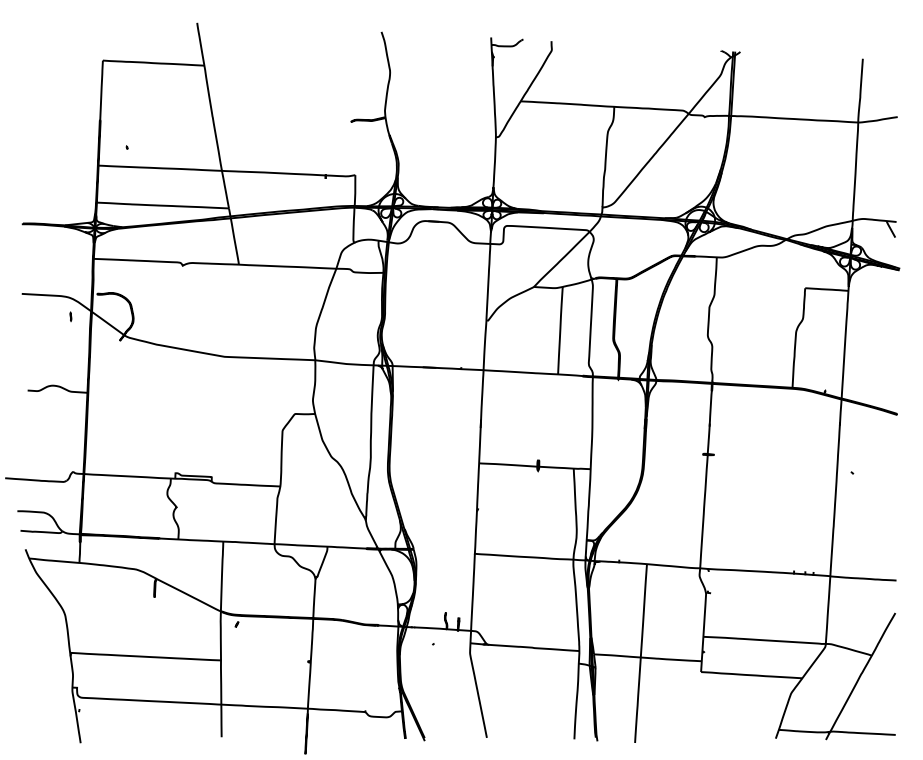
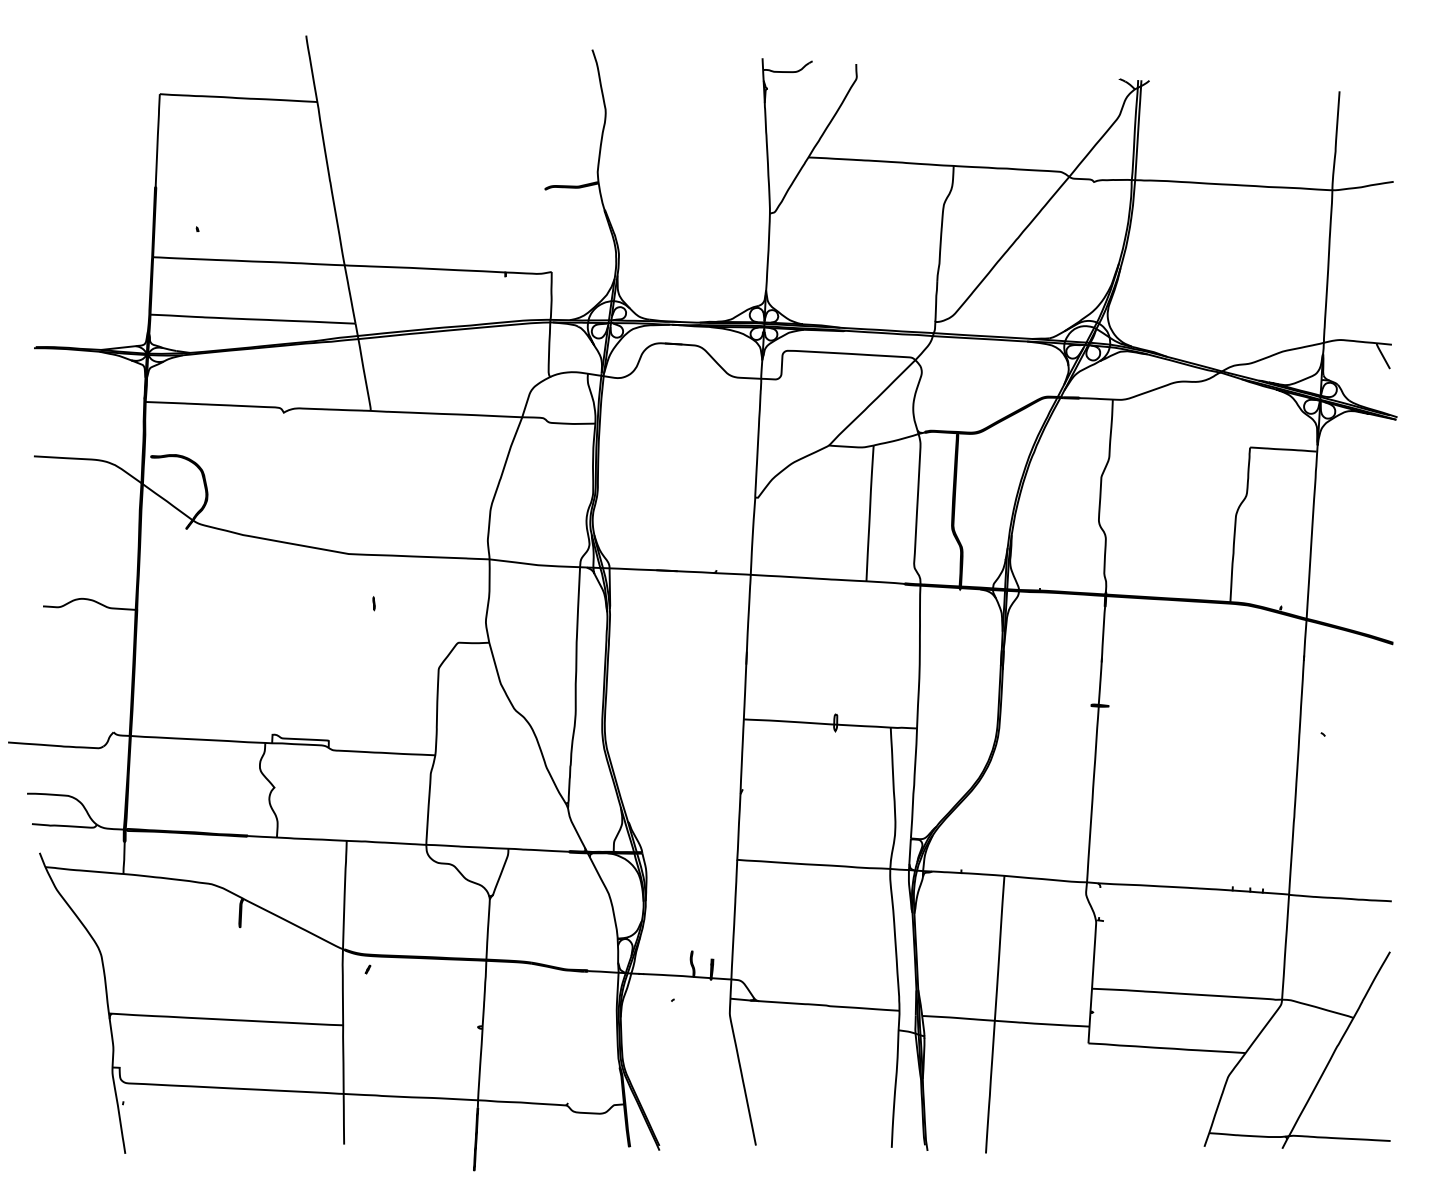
part: (70, 316) -> (373, 603), moved

